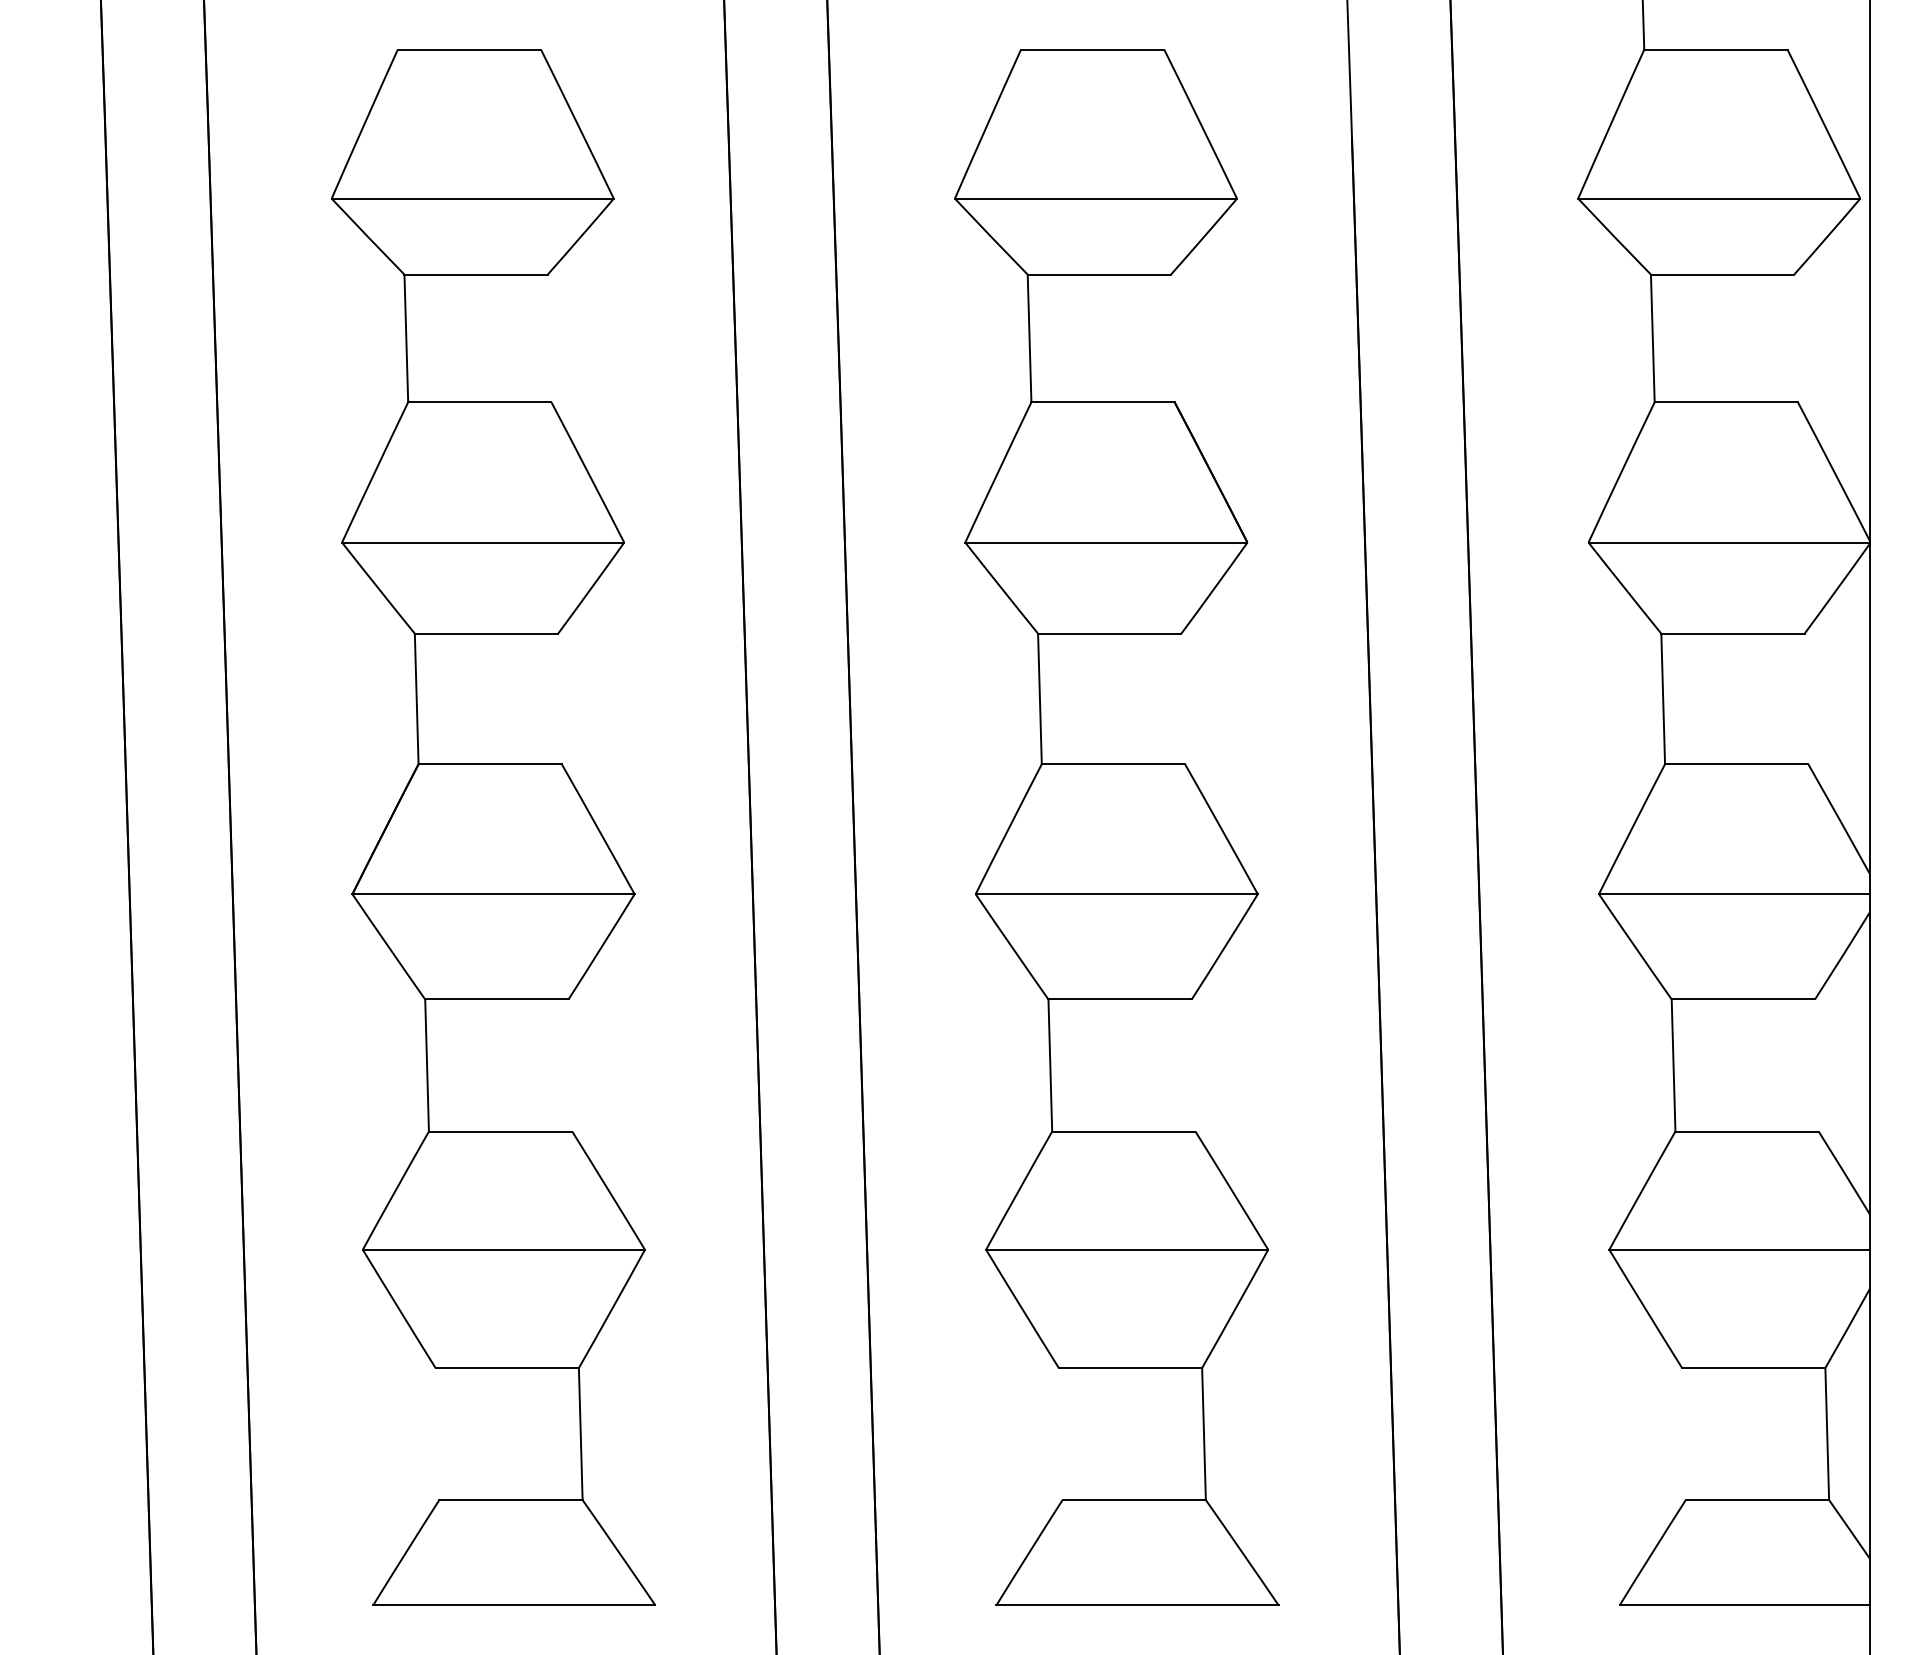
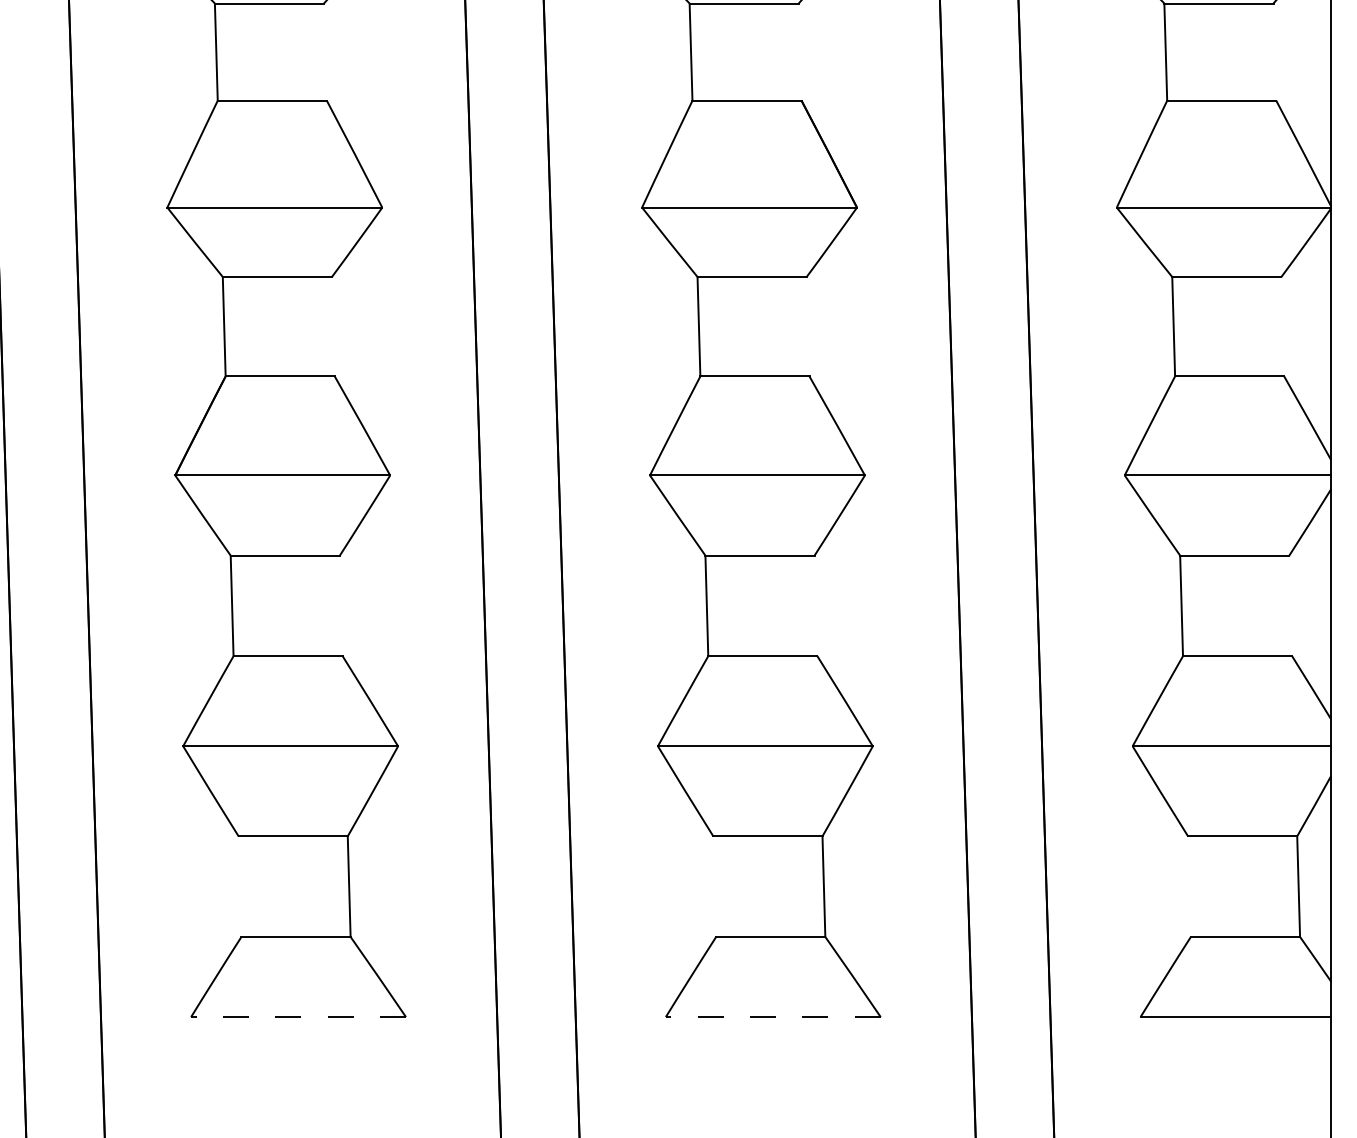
line: (513, 1605) -> (297, 1017), solid -> dashed
line: (1137, 1605) -> (773, 1017), solid -> dashed

